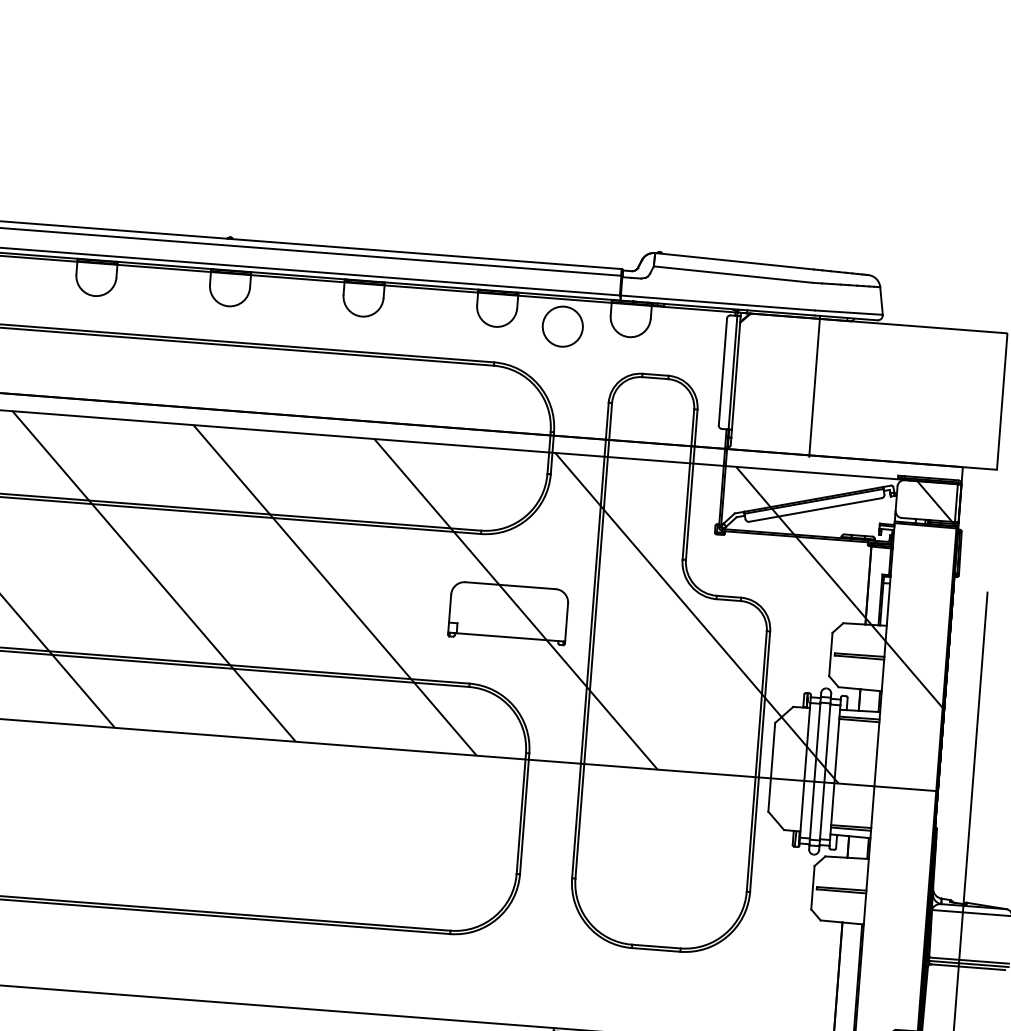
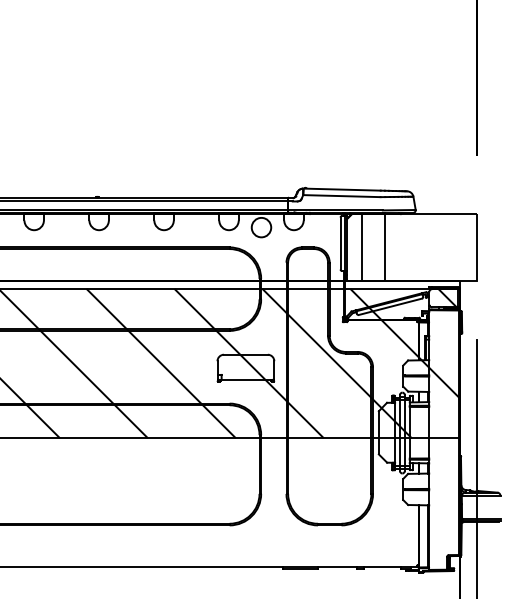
line: (767, 383) -> (362, 247), added

